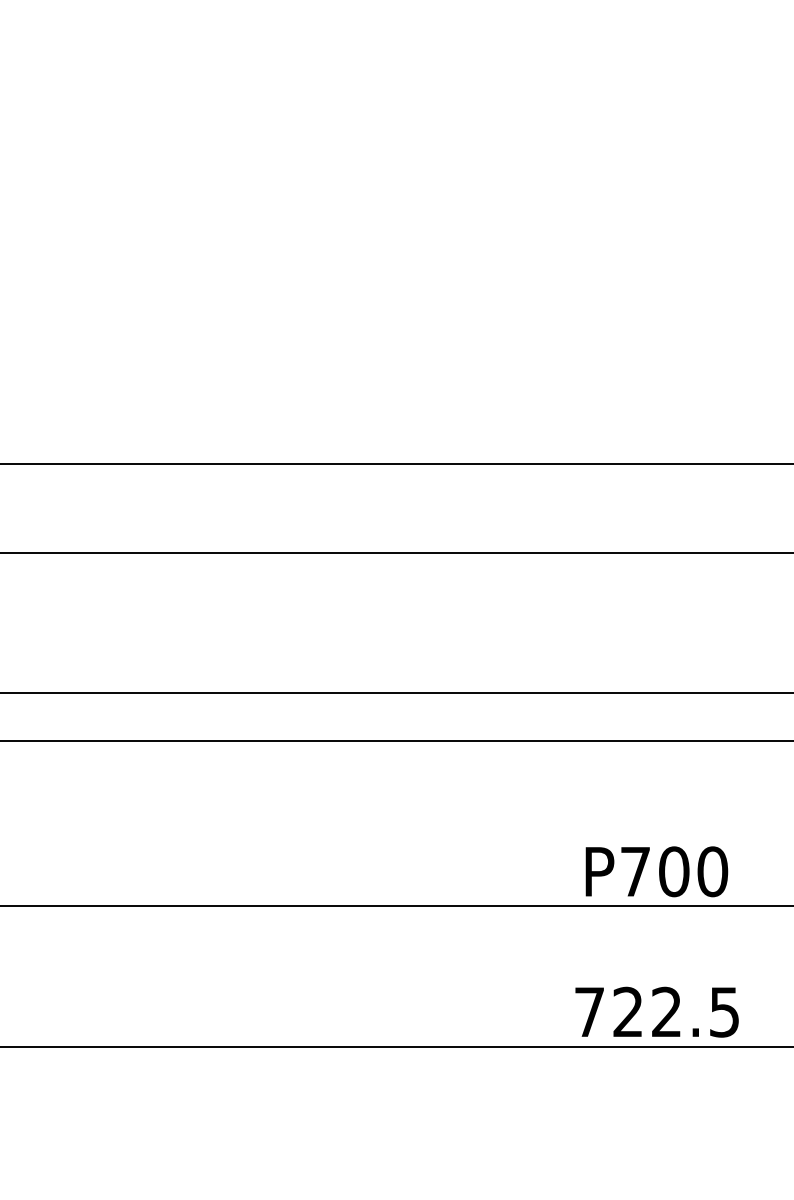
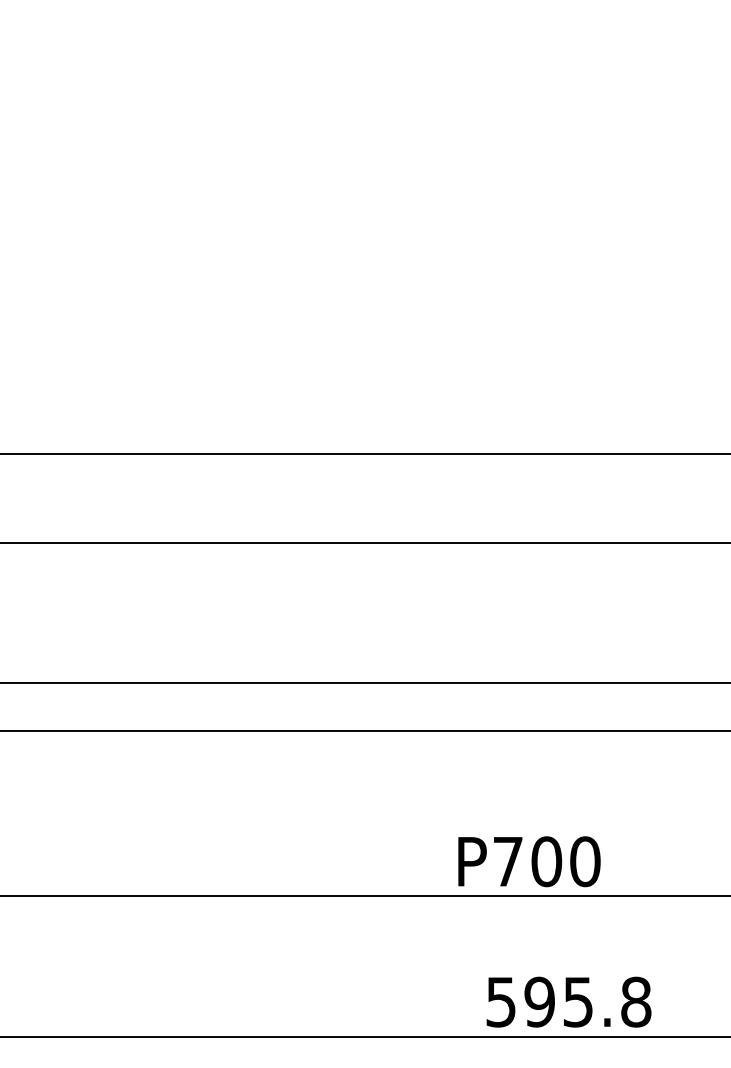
text: (656, 871) -> (529, 861), moved
text: (657, 1011) -> (569, 1001), 722.5 -> 595.8

